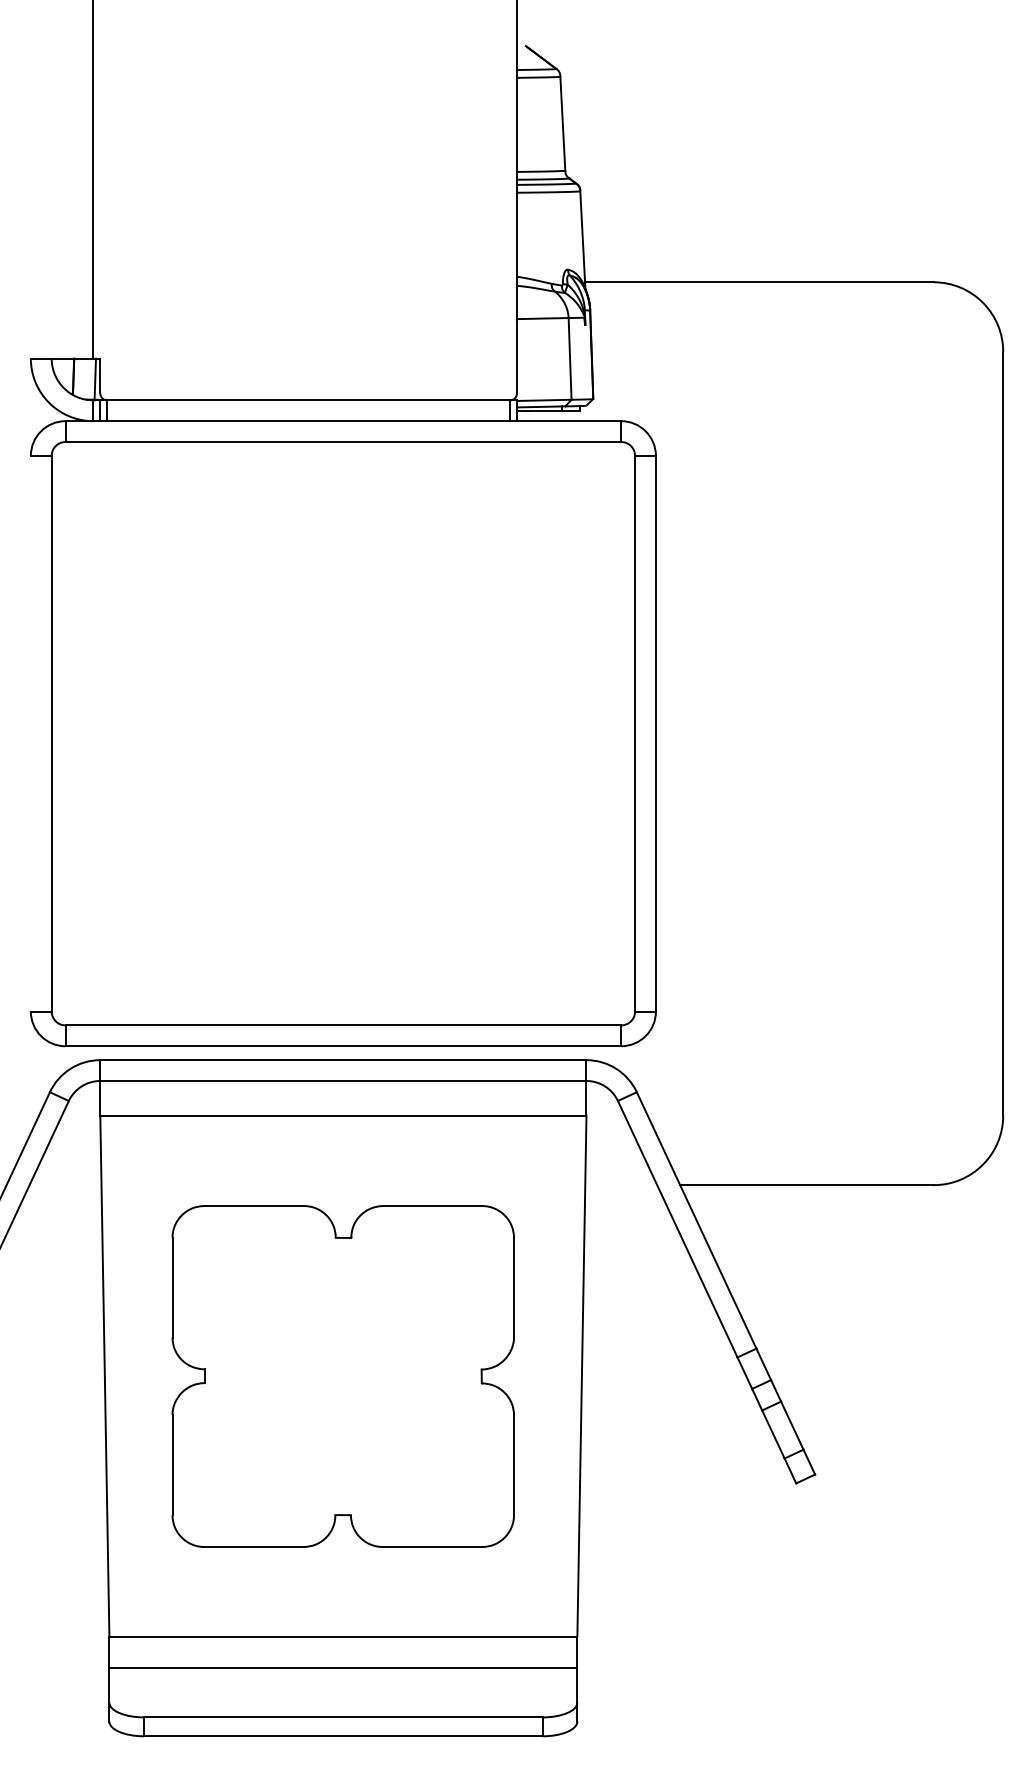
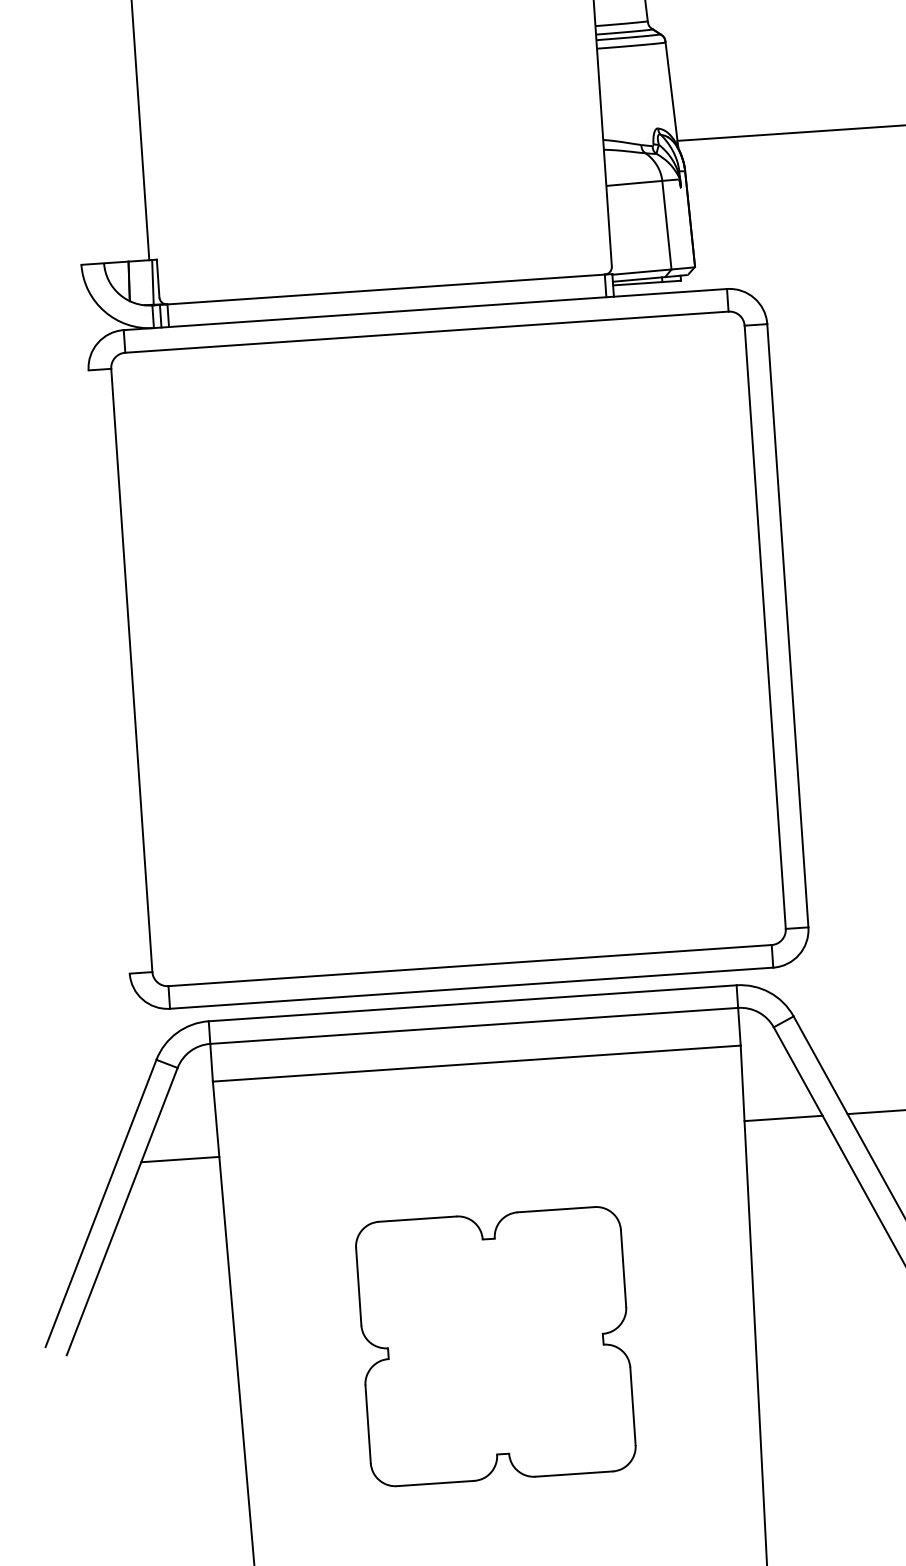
line: (65, 1185) -> (180, 1159), added
line: (621, 1185) -> (783, 1118), added
part: (342, 1375) -> (495, 1345), size x0.71

